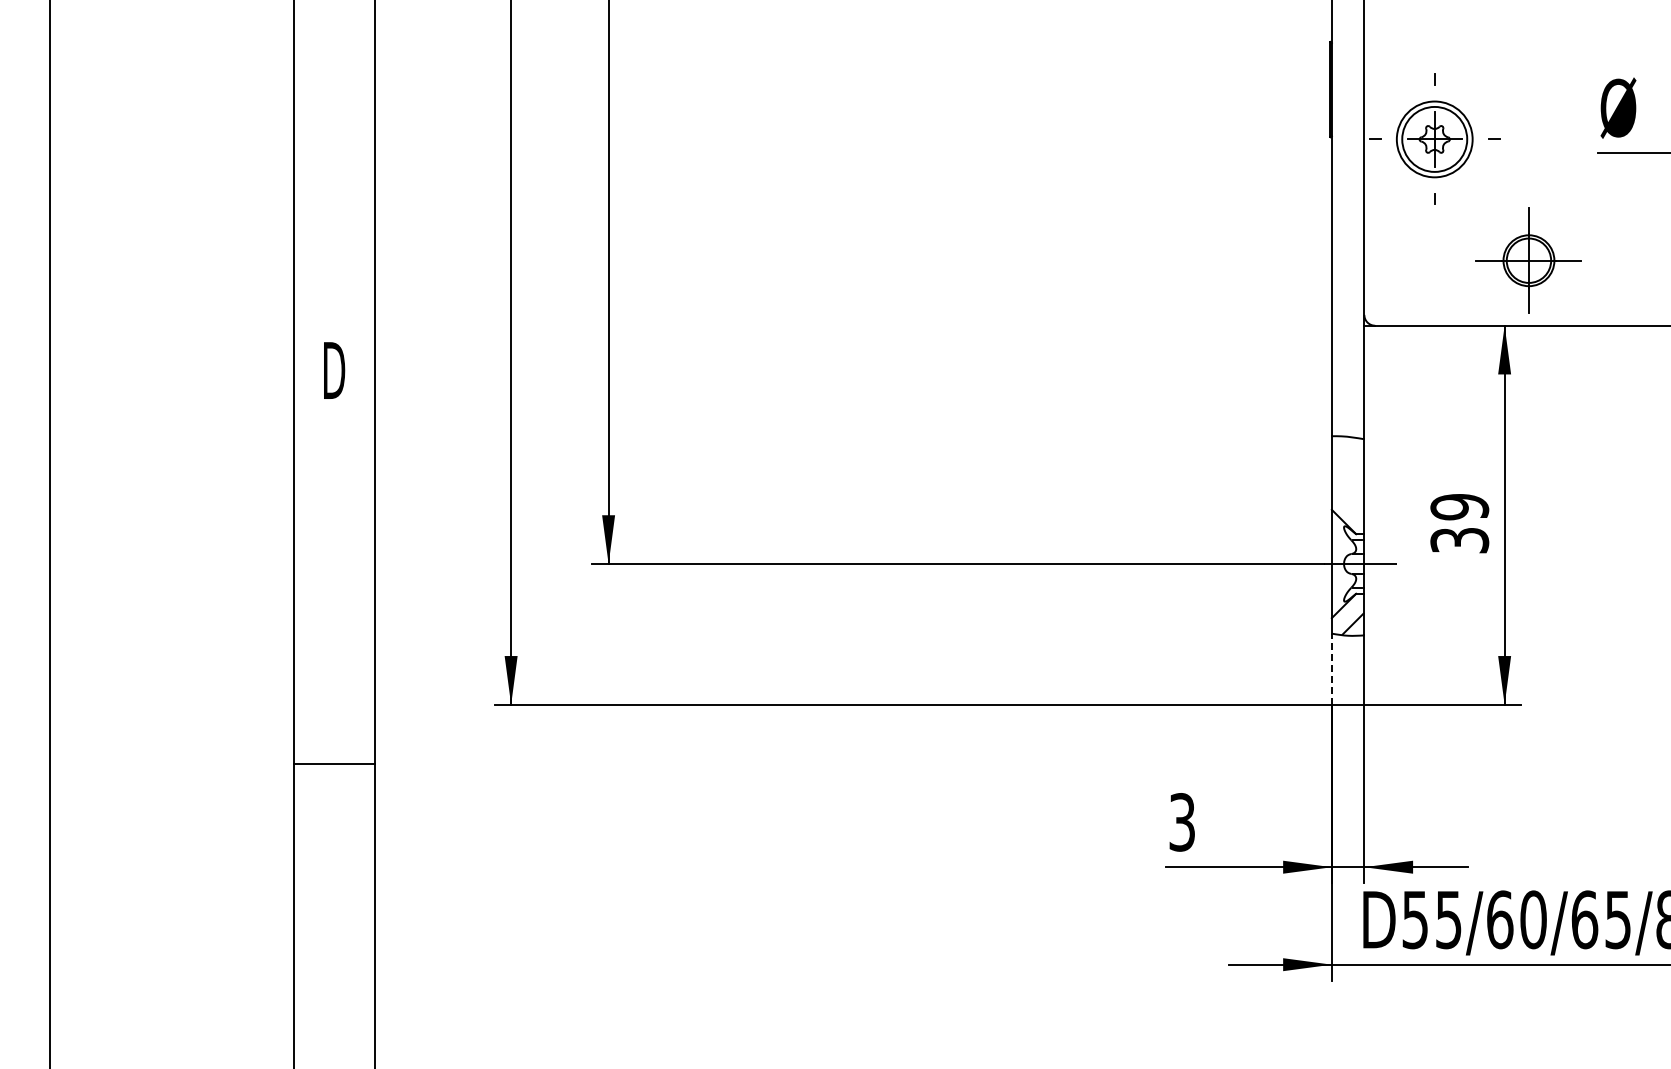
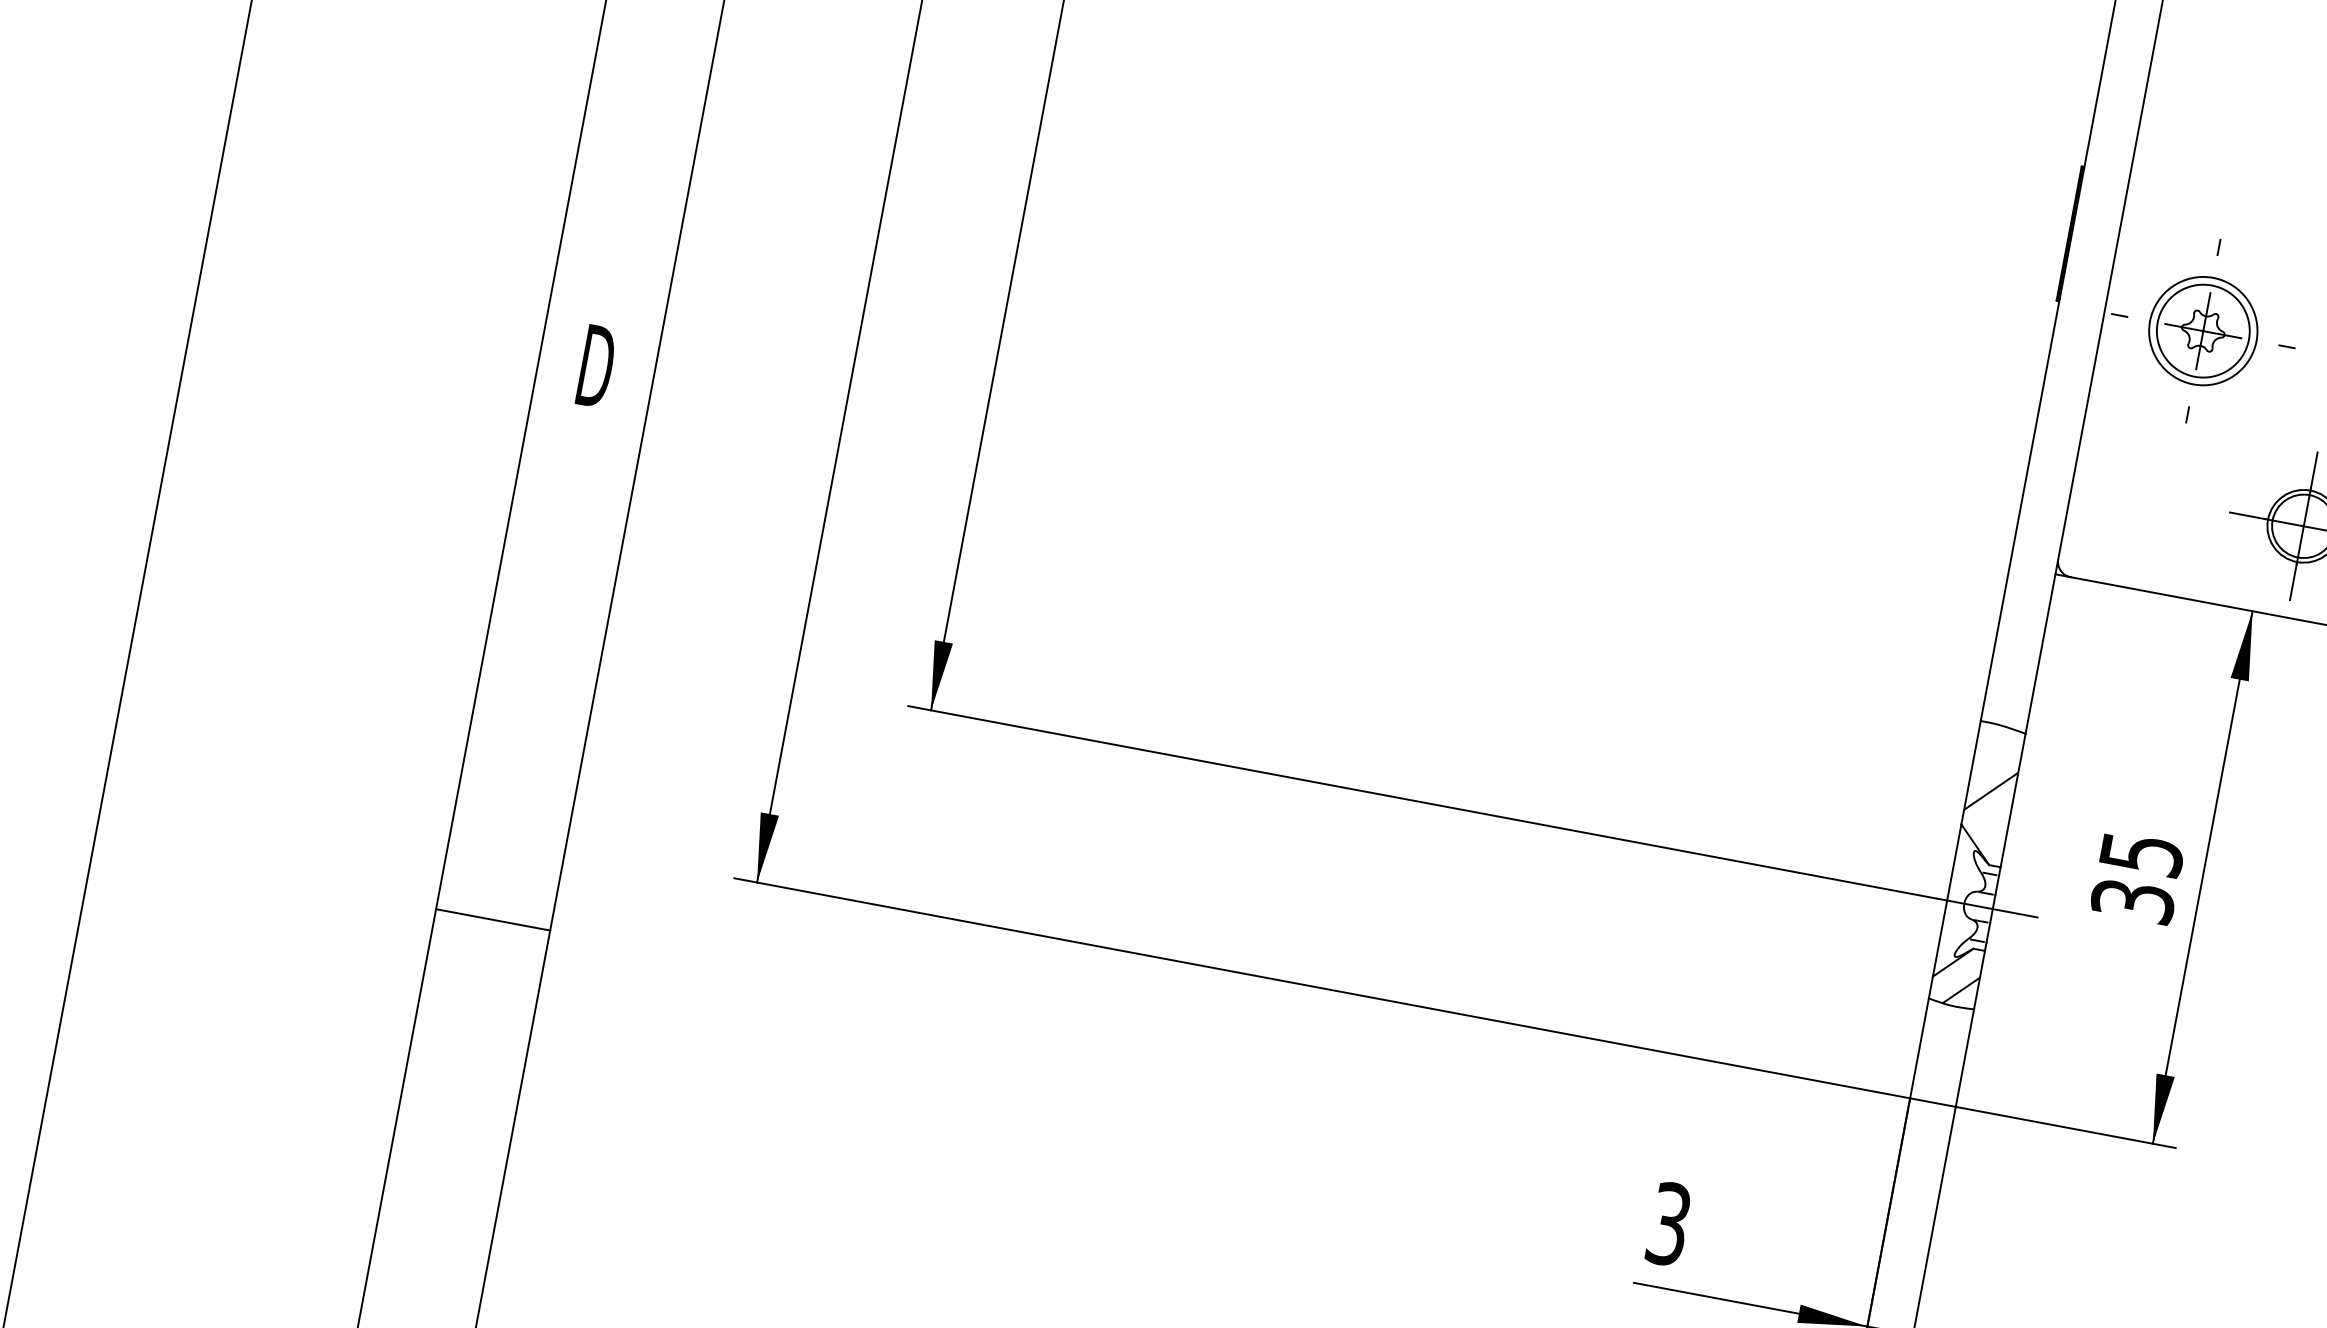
hatch: (1347, 482) -> (1990, 790), added
text: (1459, 507) -> (2141, 854), 39 -> 35
line: (1331, 669) -> (1918, 1048), dashed -> solid

